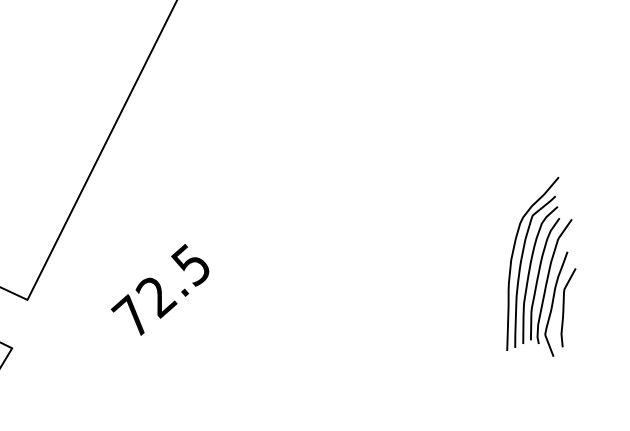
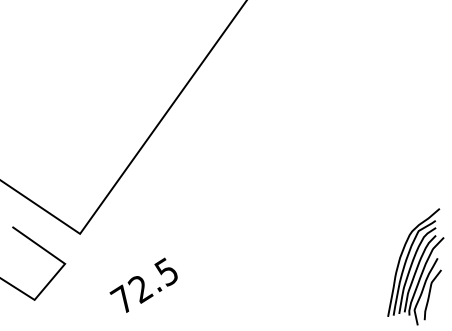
text: (159, 289) -> (143, 284), moved

